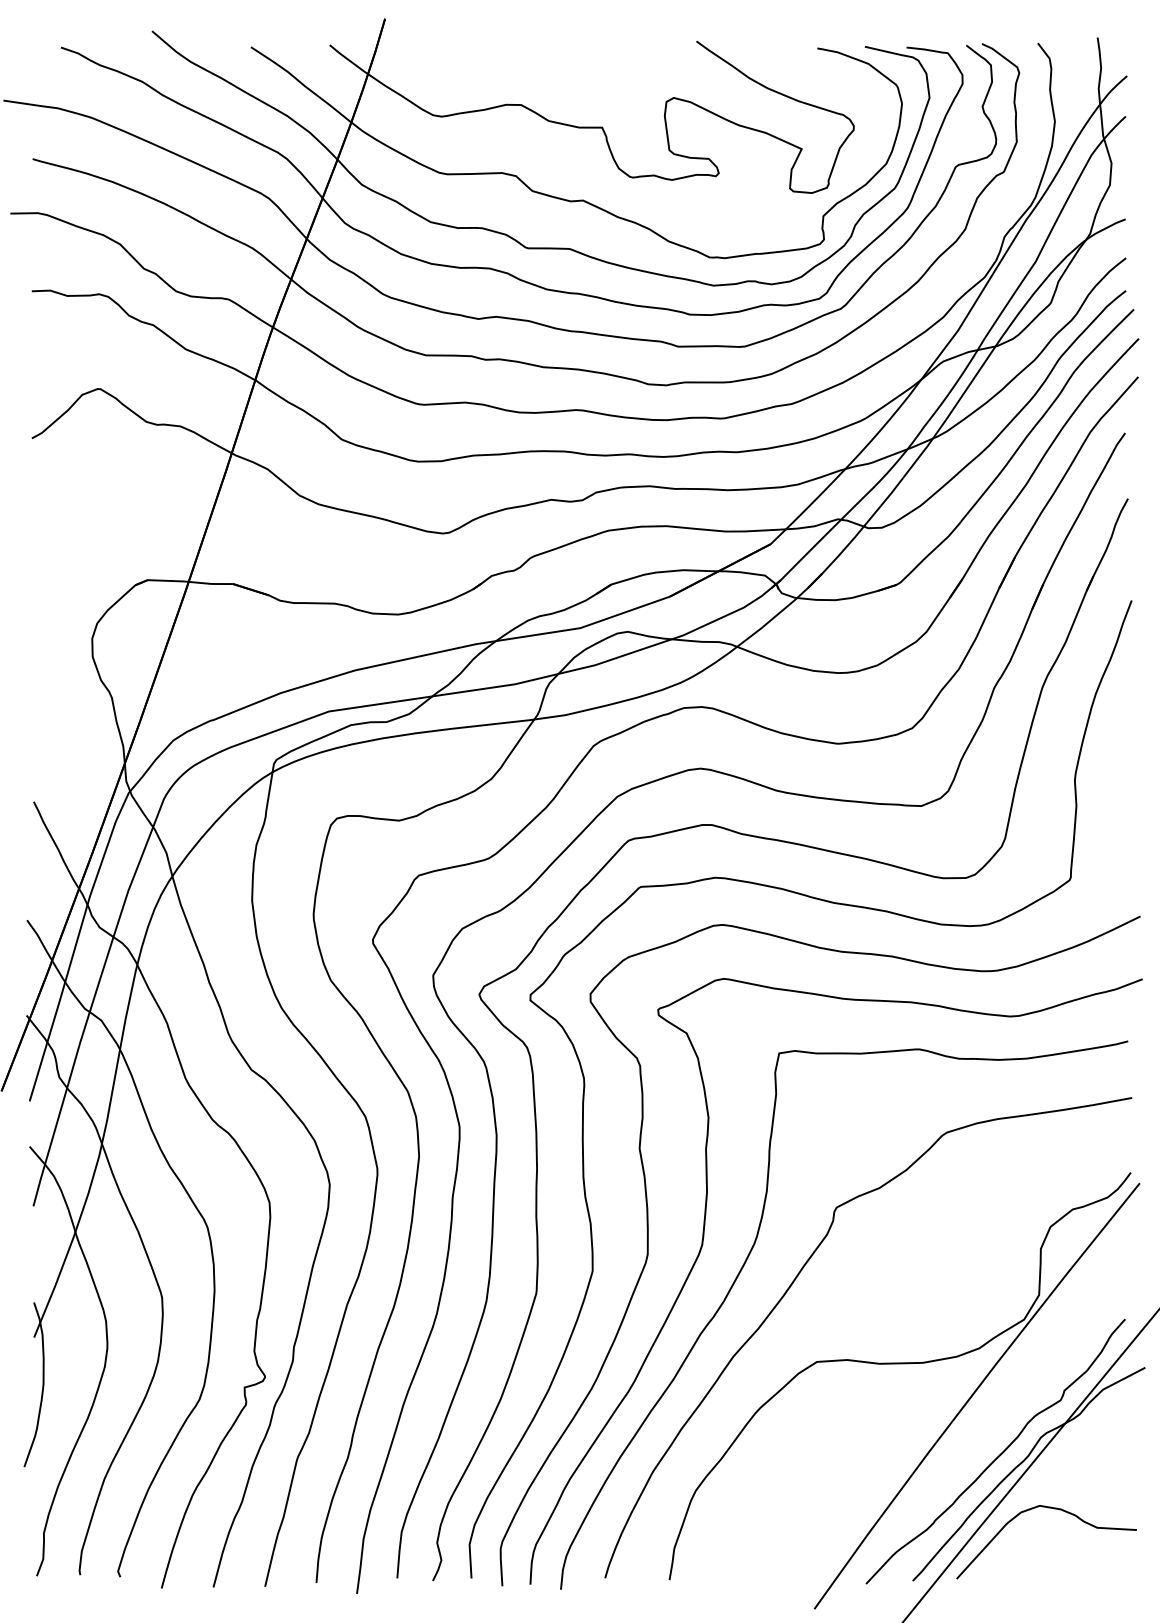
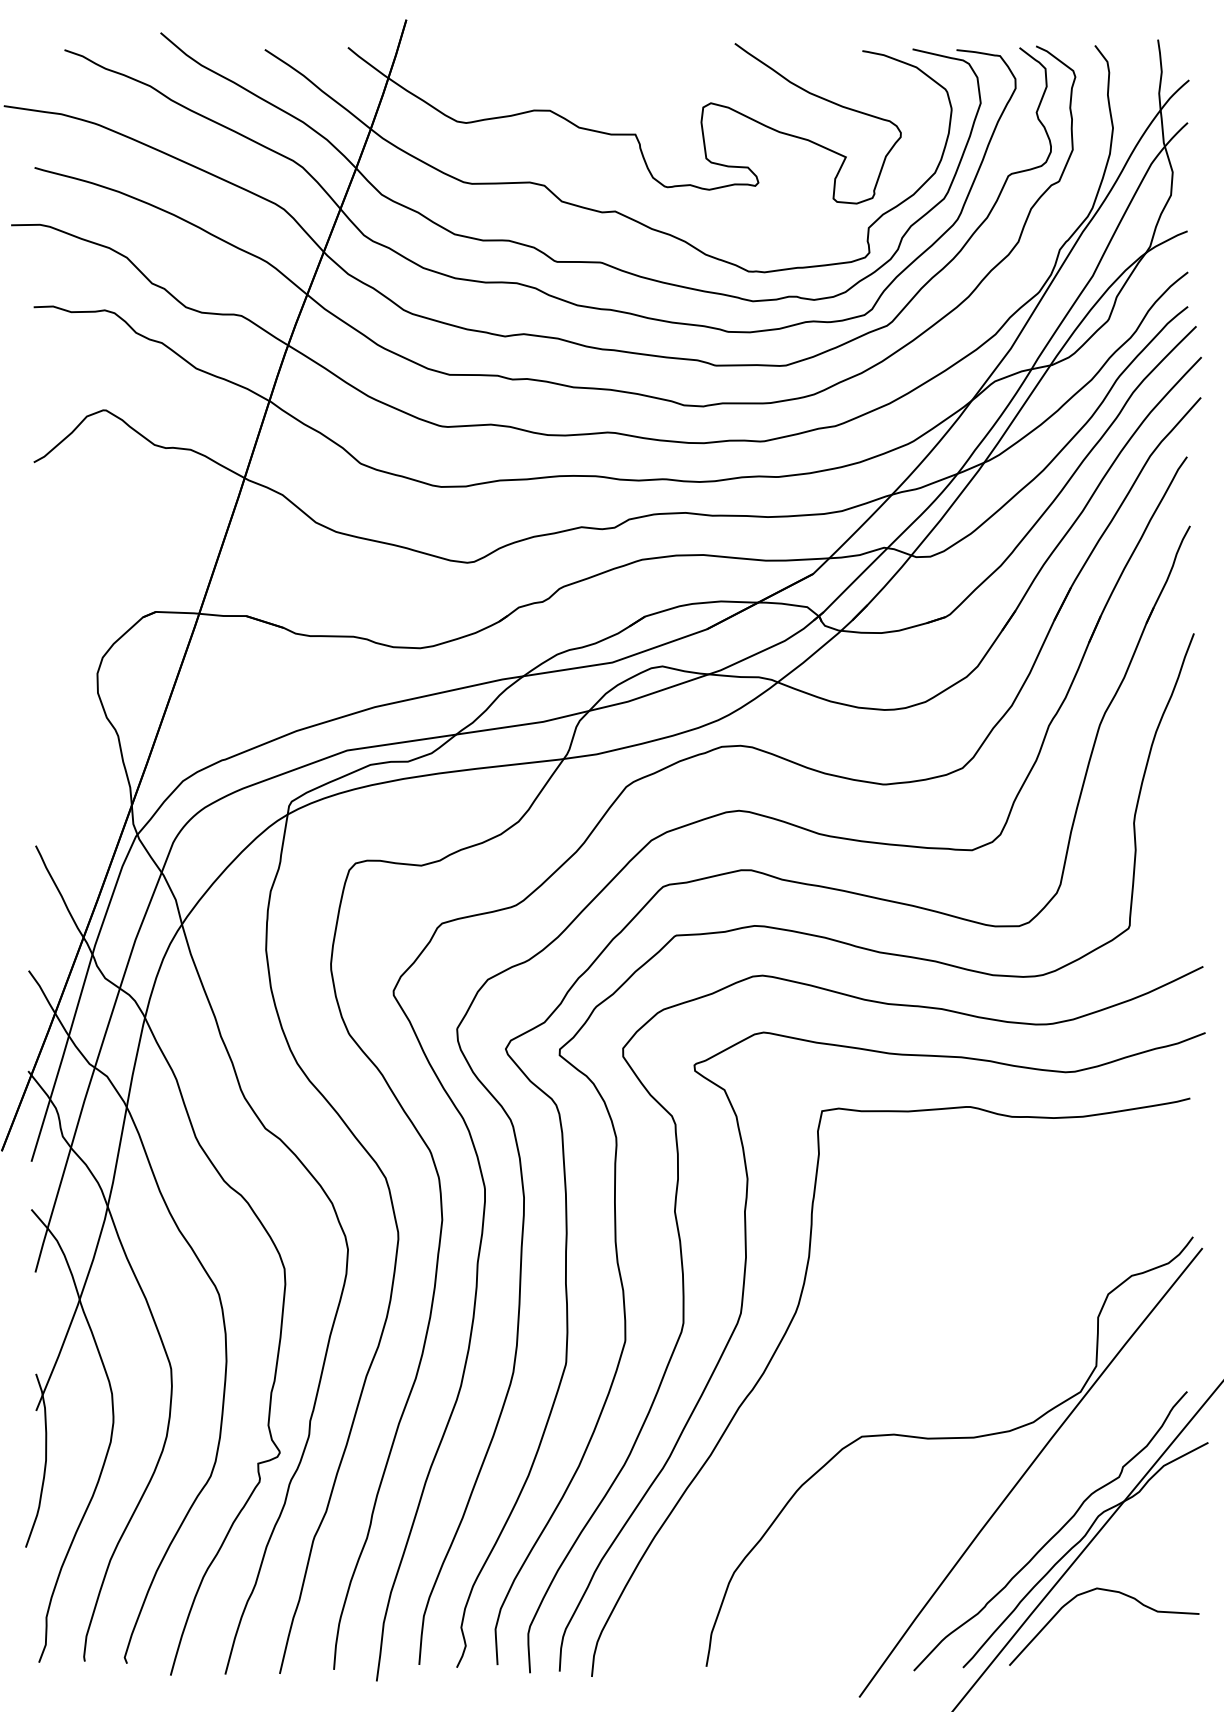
curve: (791, 1286) -> (835, 1357), removed

